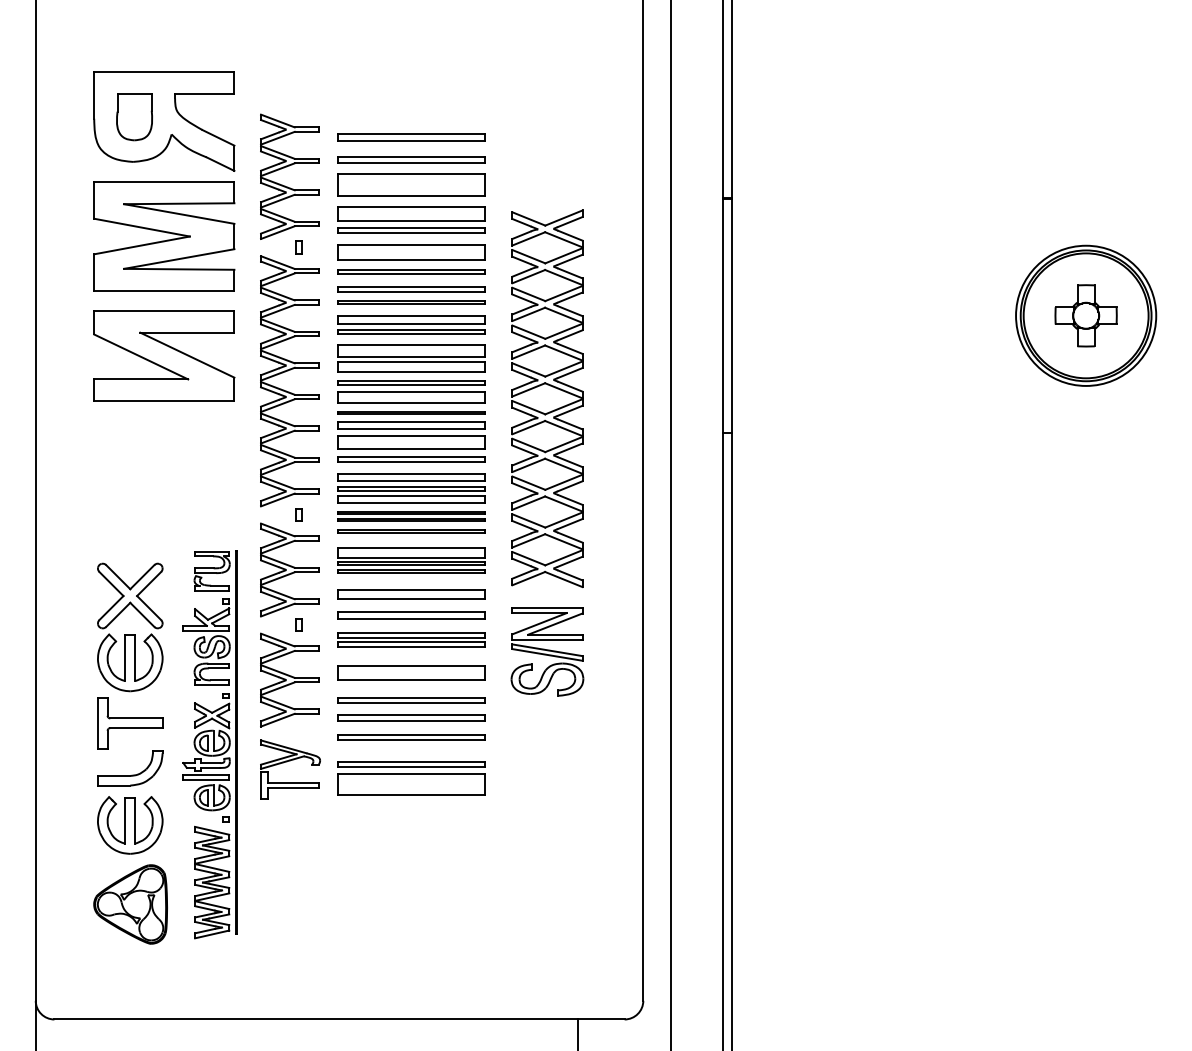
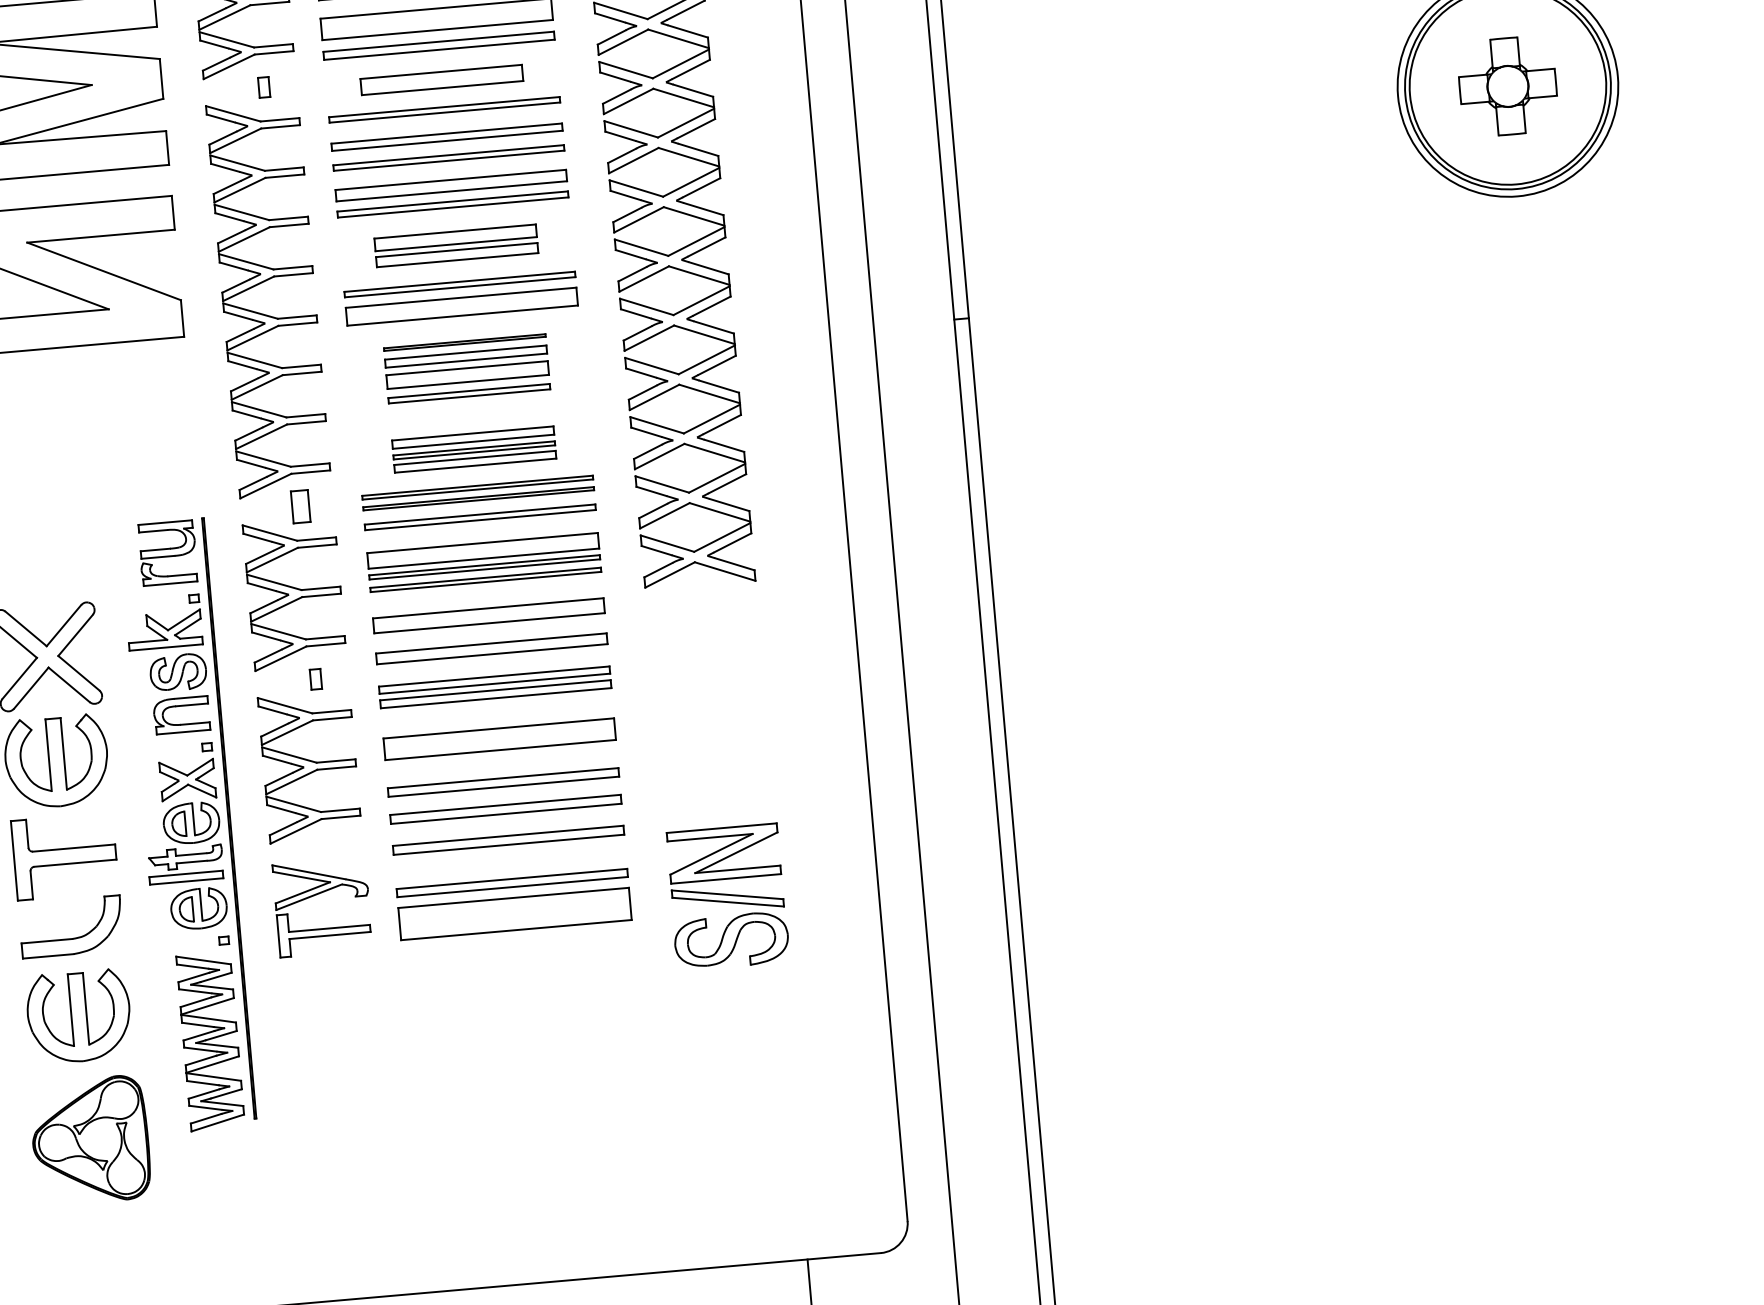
part: (411, 252) -> (441, 79), size x0.7
part: (411, 358) -> (455, 245), size x0.7
part: (411, 436) -> (466, 368), size x0.7
part: (411, 488) -> (473, 449), size x0.7
part: (298, 514) -> (300, 505), size x1.6
part: (547, 651) -> (727, 896), moved
part: (209, 744) -> (187, 825), moved

